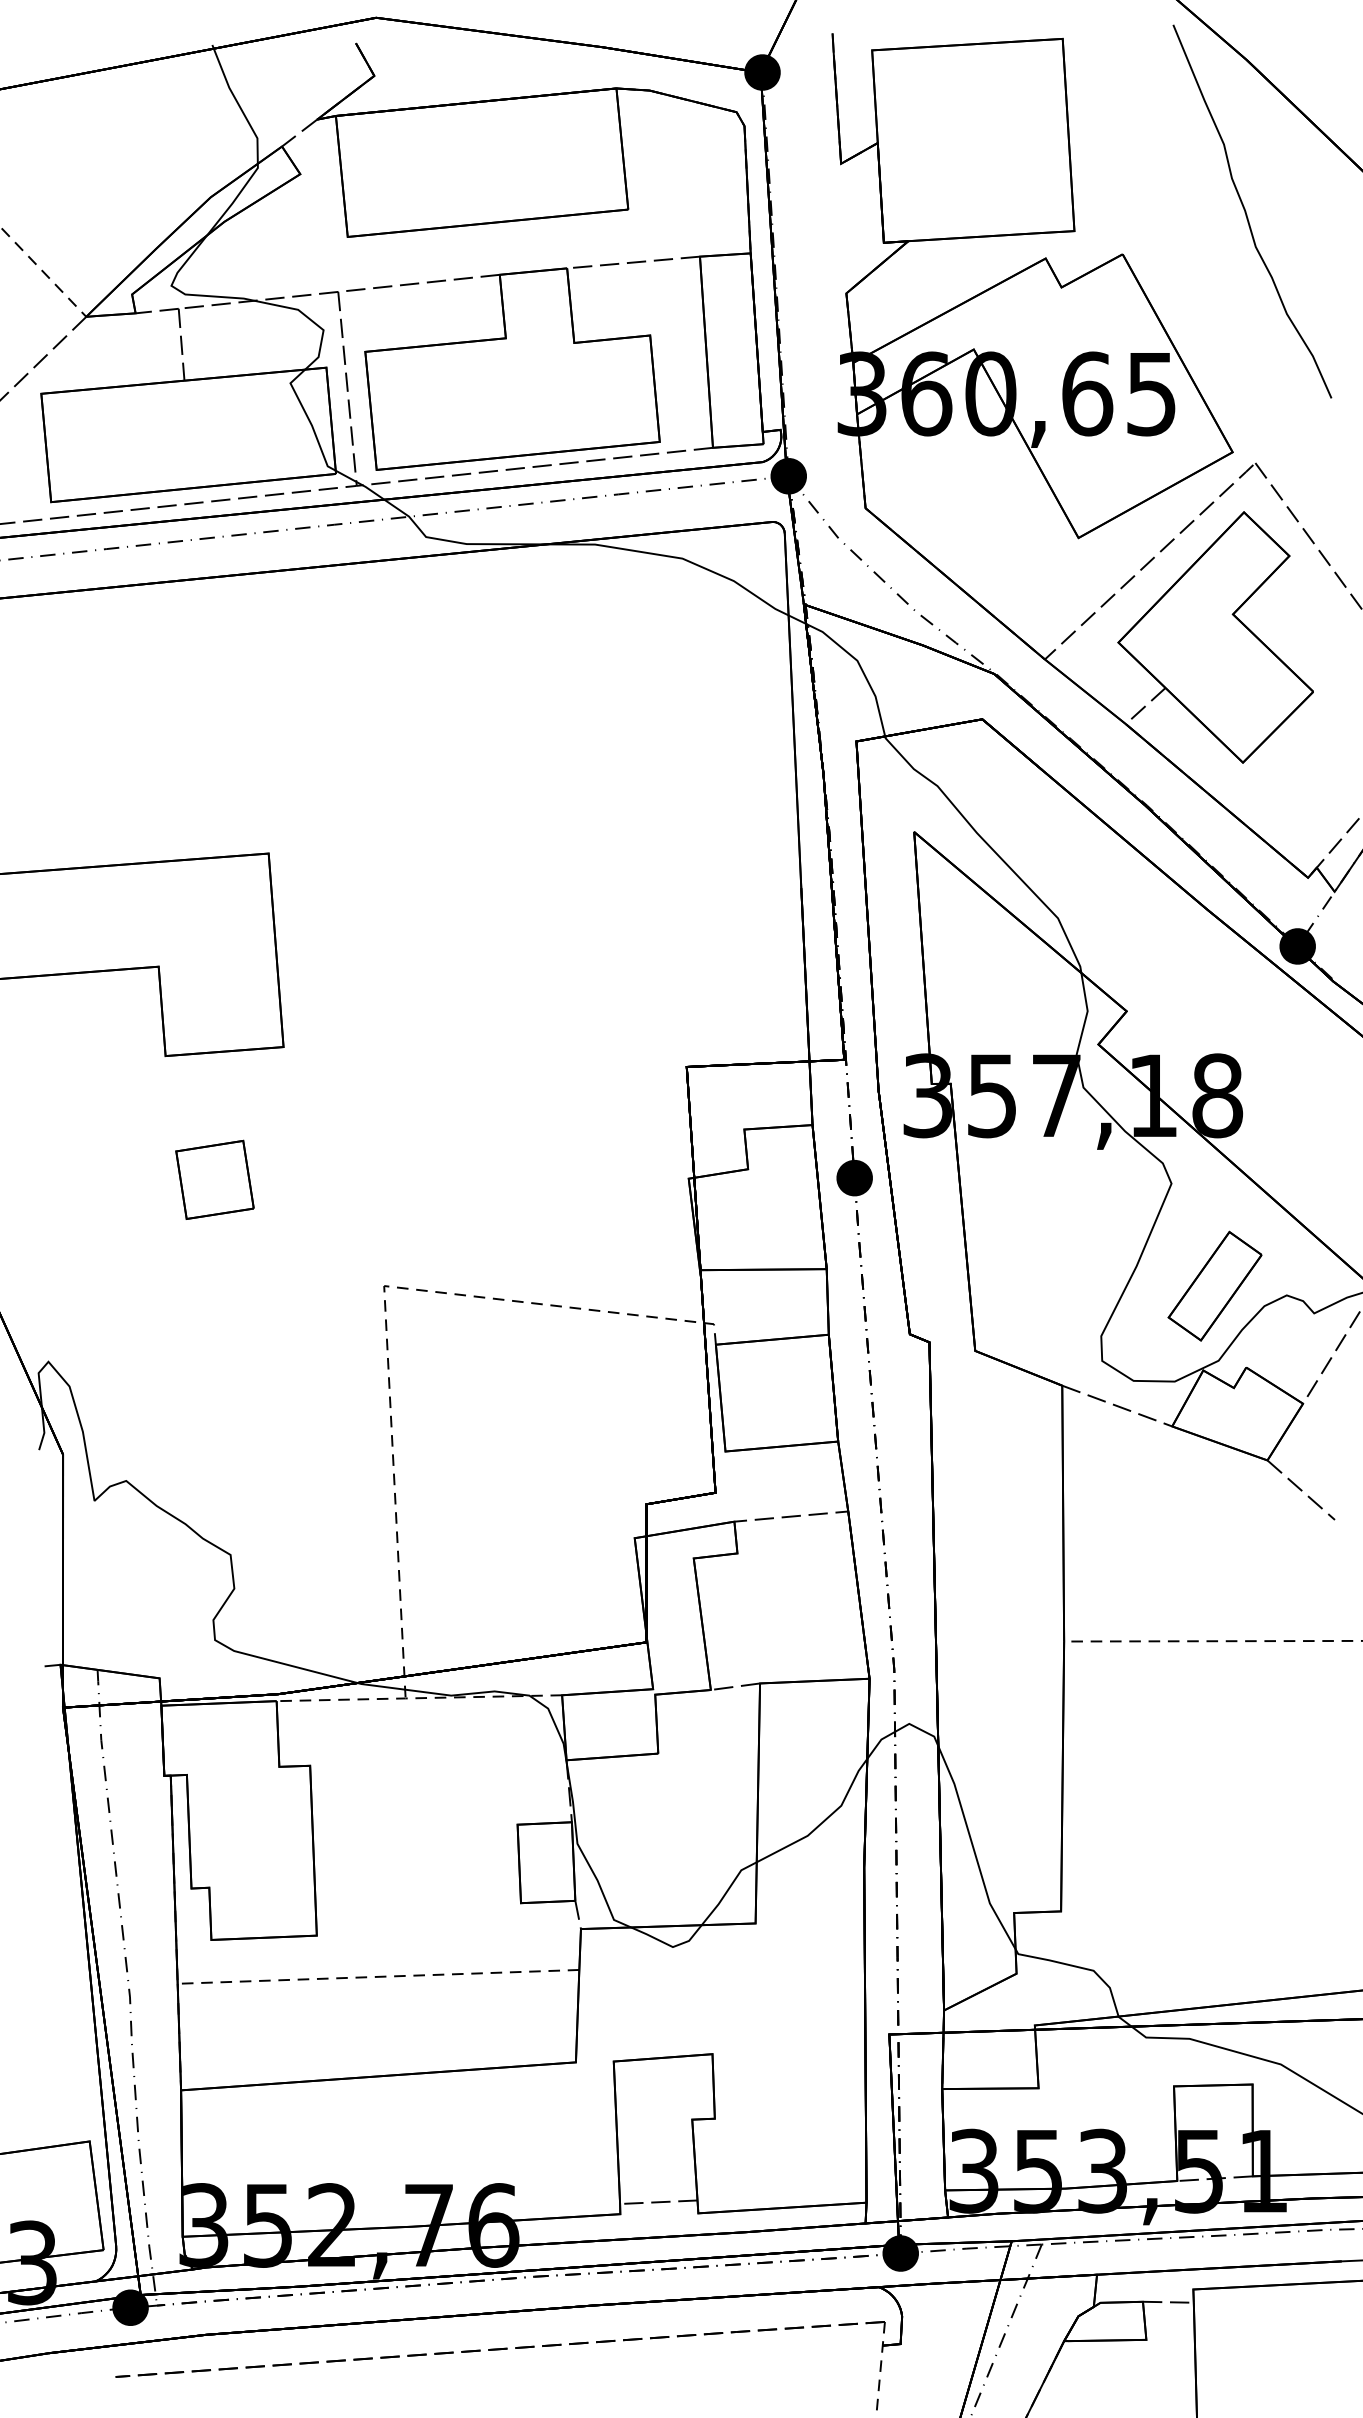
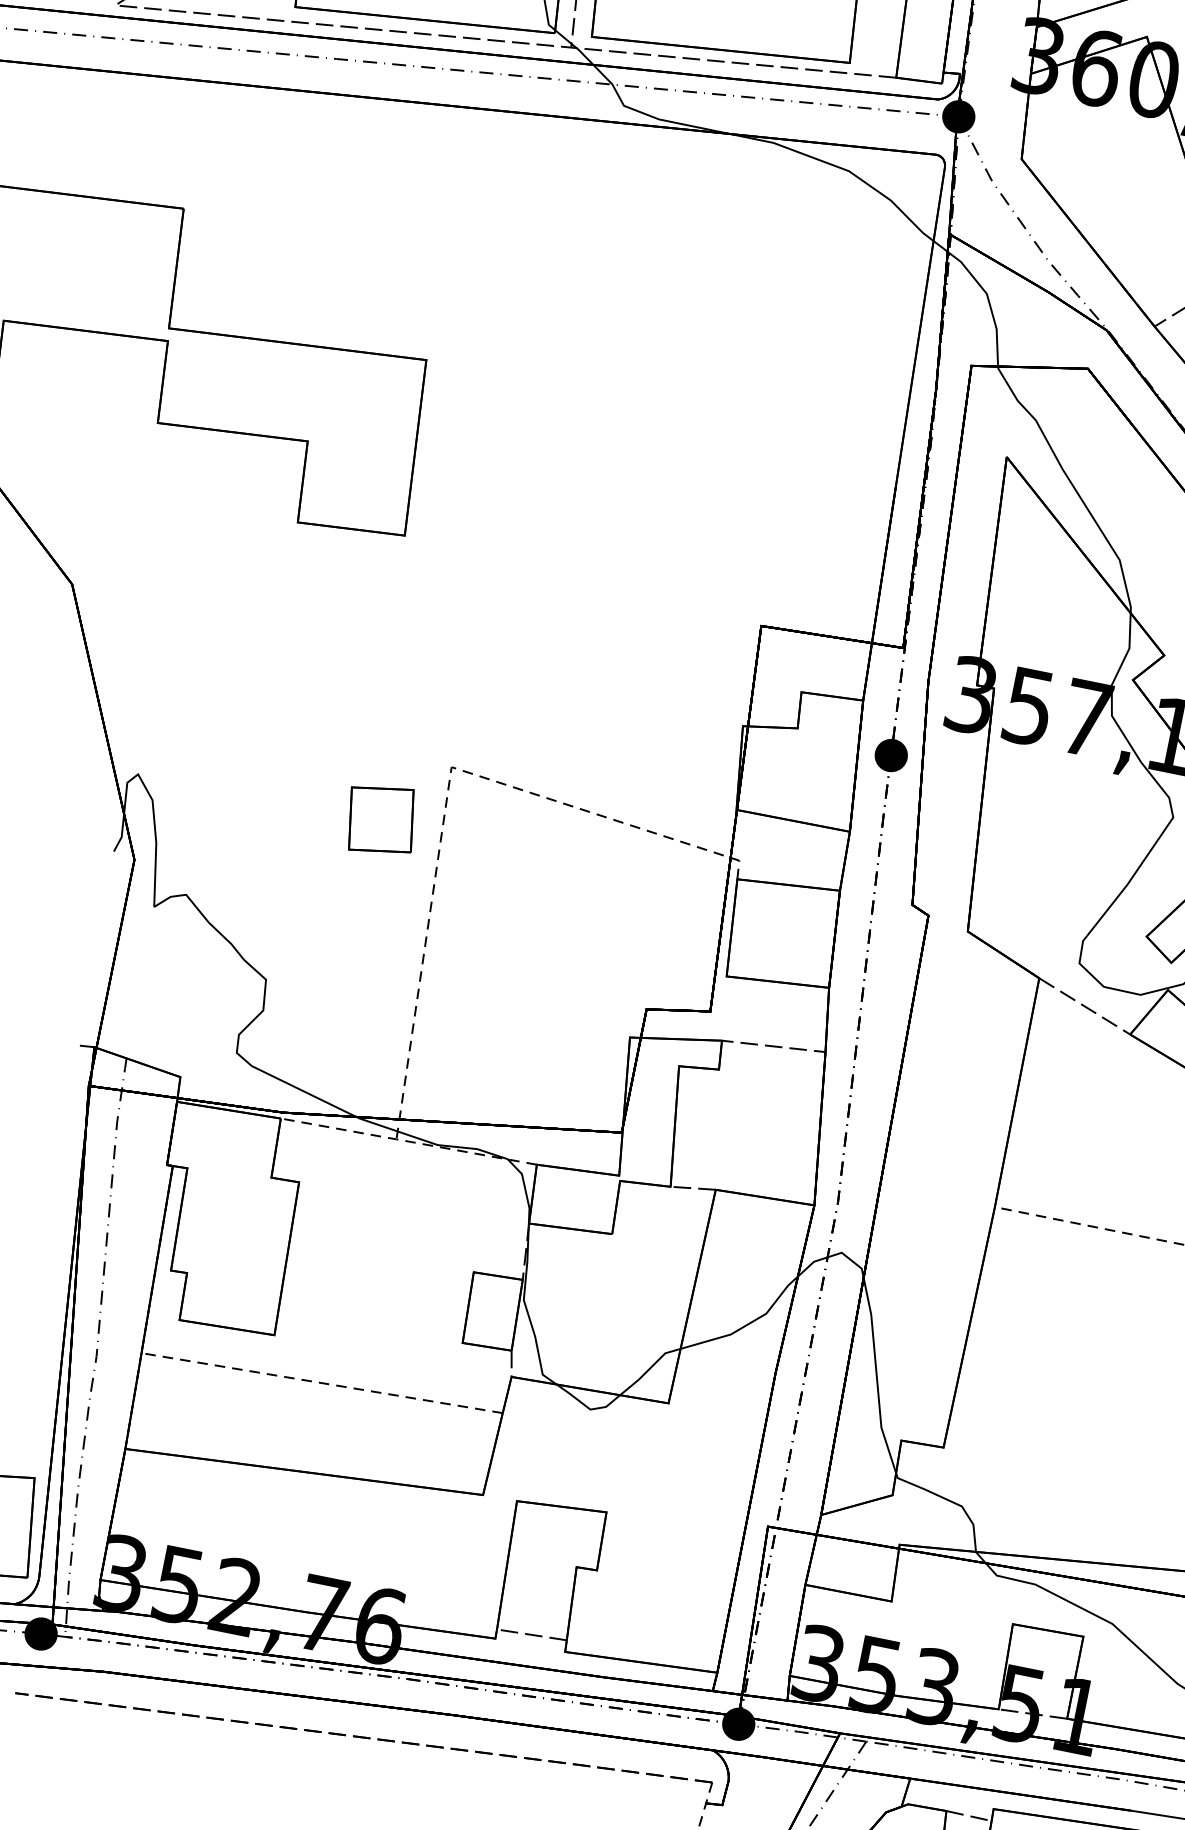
part: (214, 1179) -> (380, 819), moved

